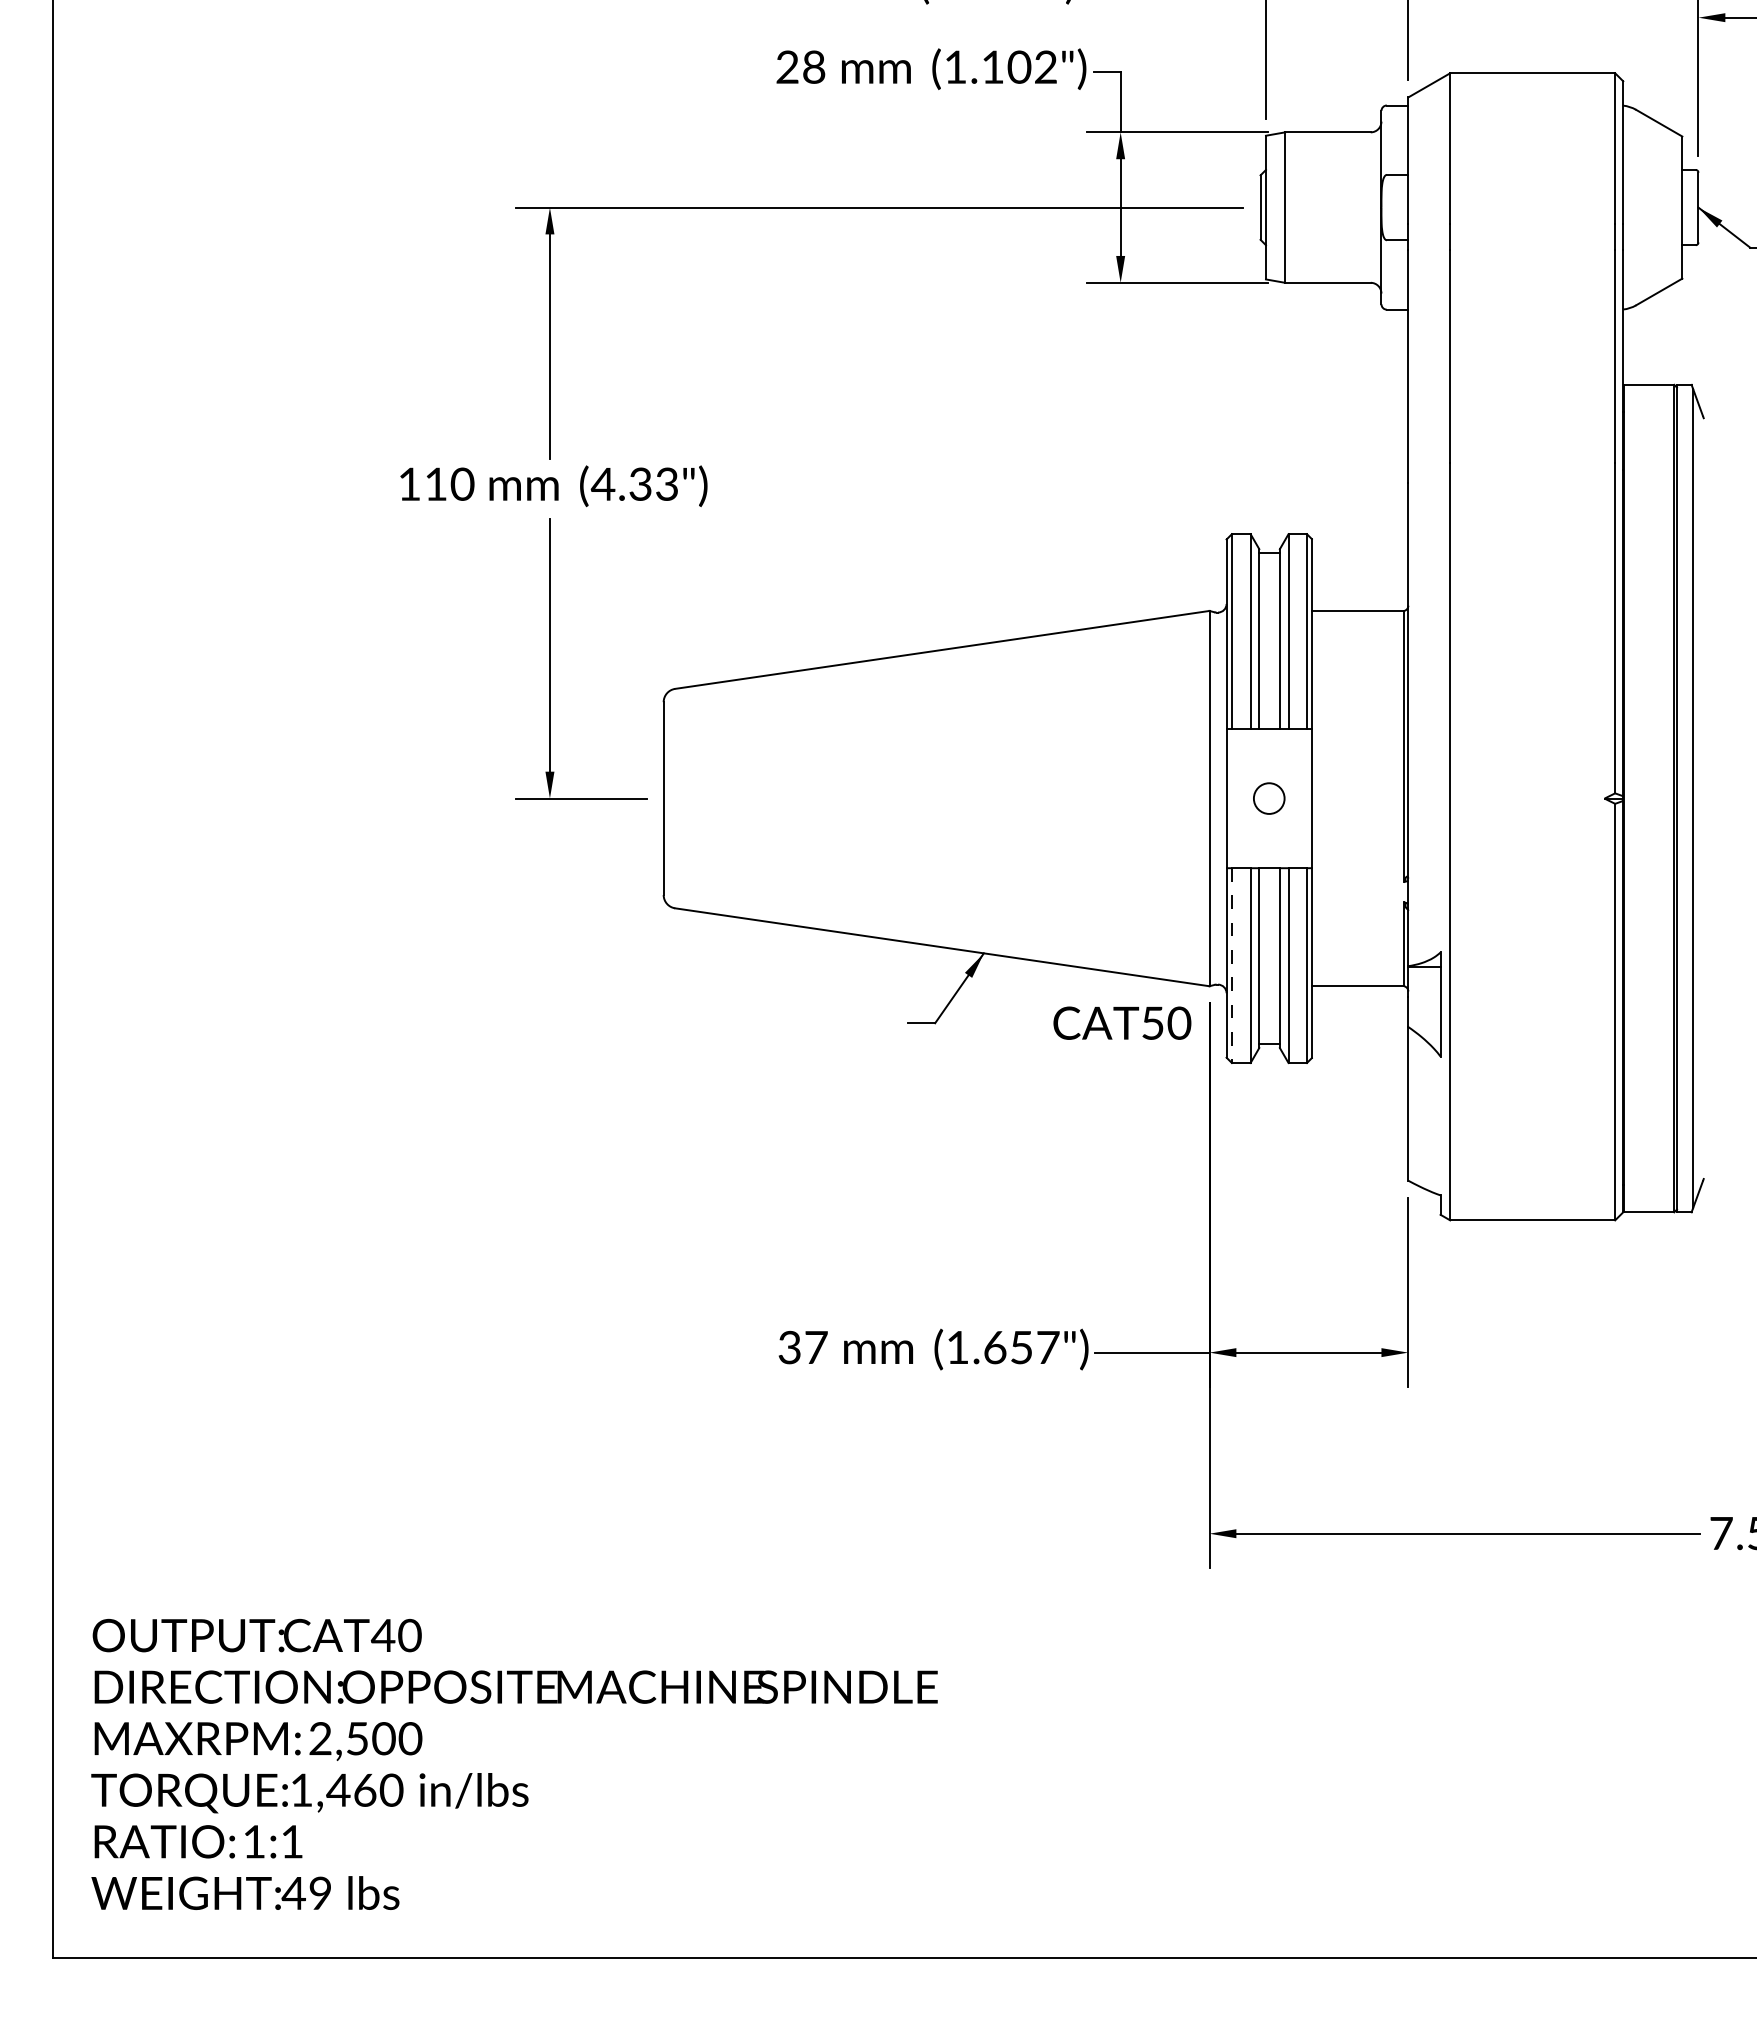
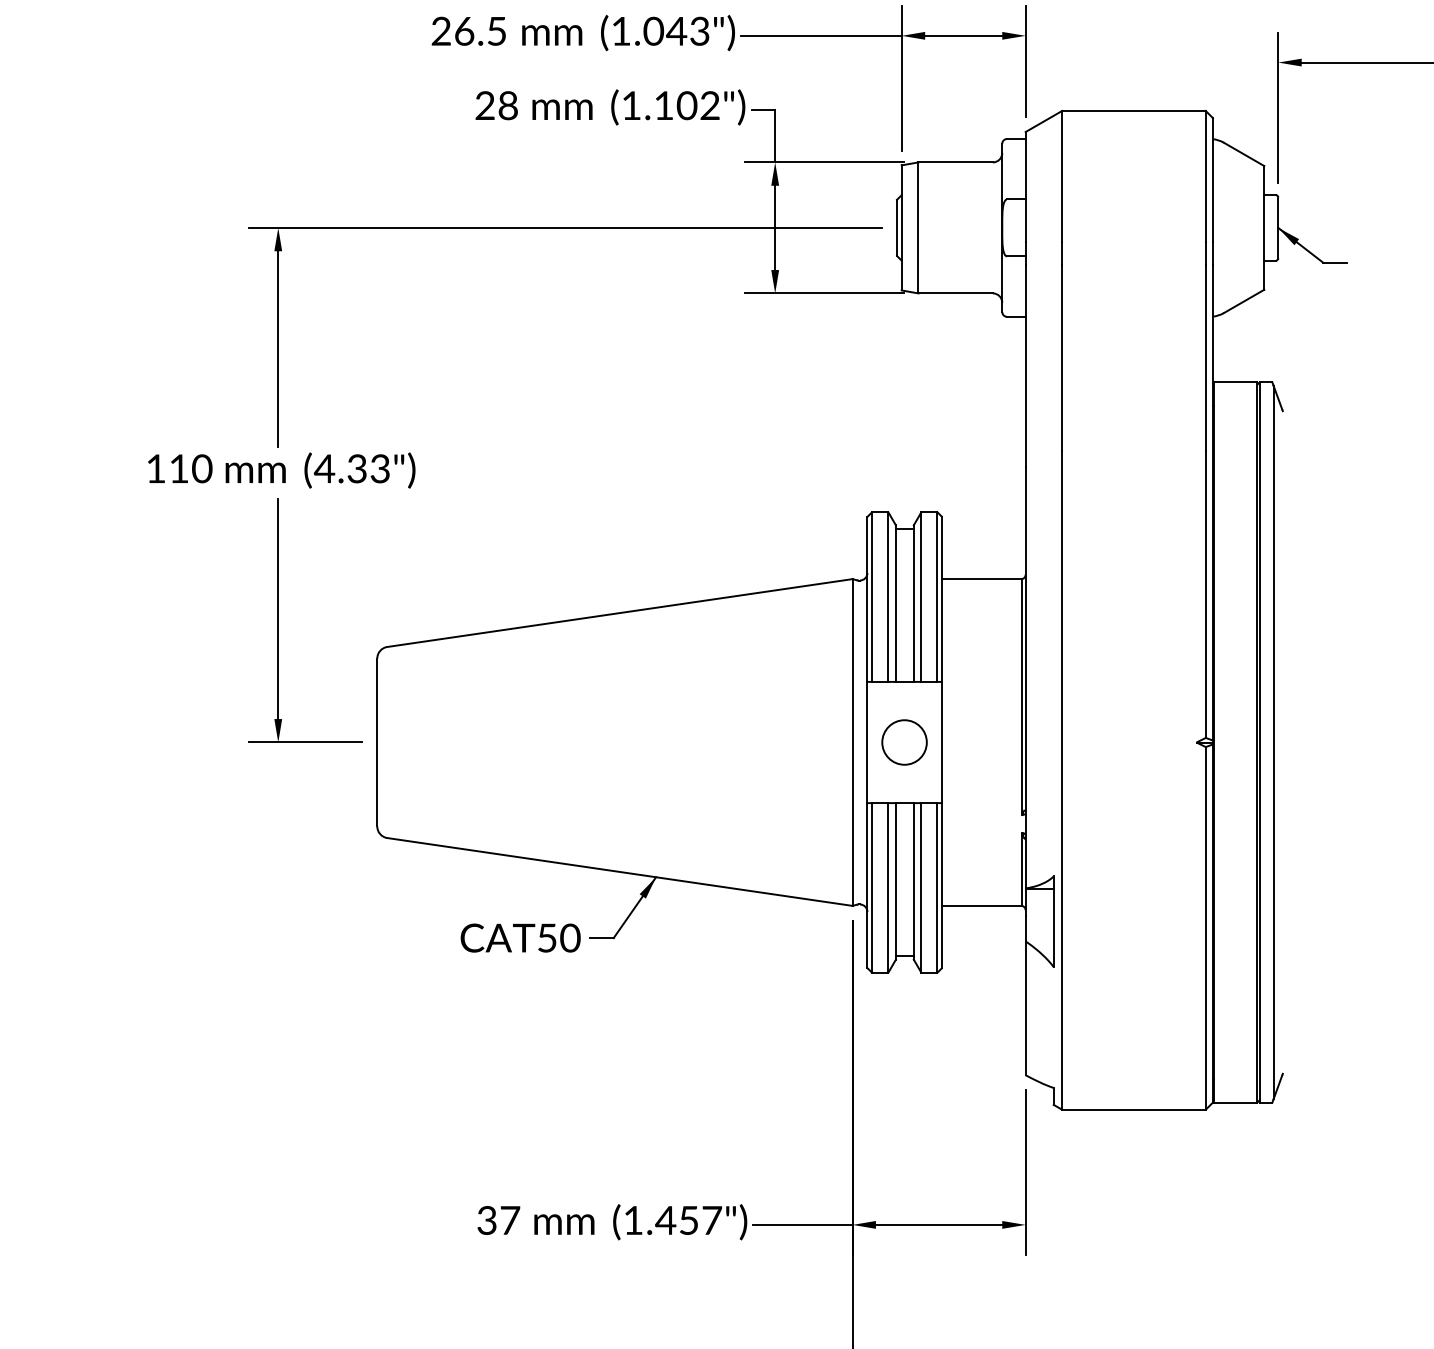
circle: (1268, 798) -> (903, 742), size x1.67
line: (1231, 966) -> (871, 888), dashed -> solid
text: (1122, 1022) -> (520, 937), moved
text: (994, 1347) -> (665, 1220), (1.657") -> (1.457")

